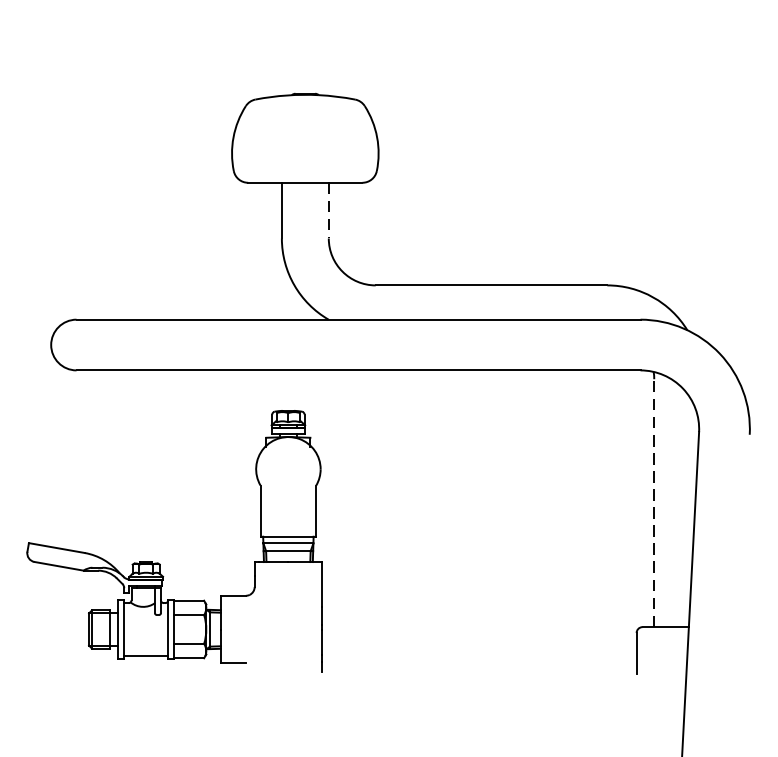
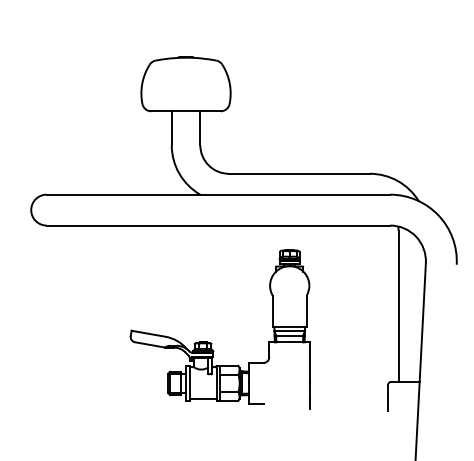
line: (329, 211) -> (200, 128), dashed -> solid
line: (654, 503) -> (398, 306), dashed -> solid
part: (159, 562) -> (211, 342), moved

